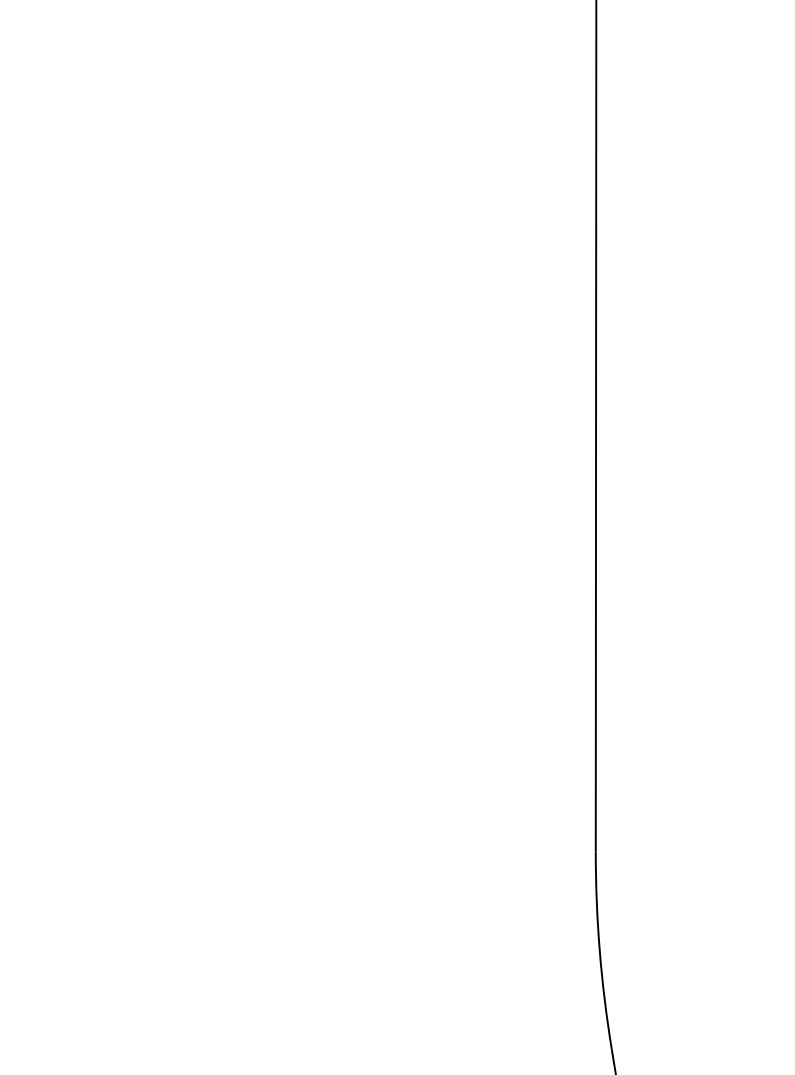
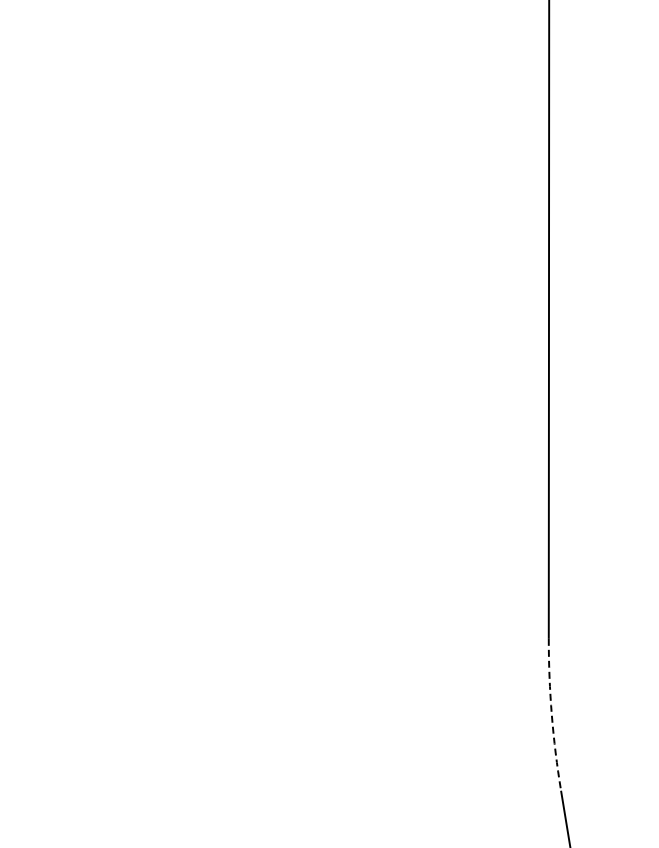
arc: (599, 951) -> (551, 715), solid -> dashed

